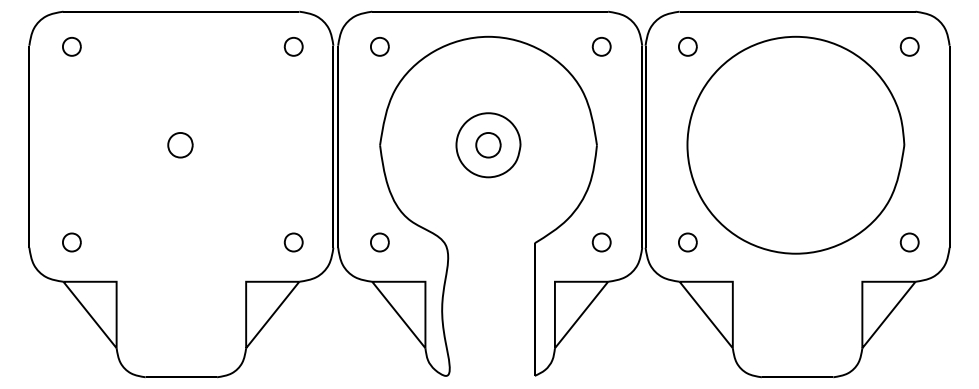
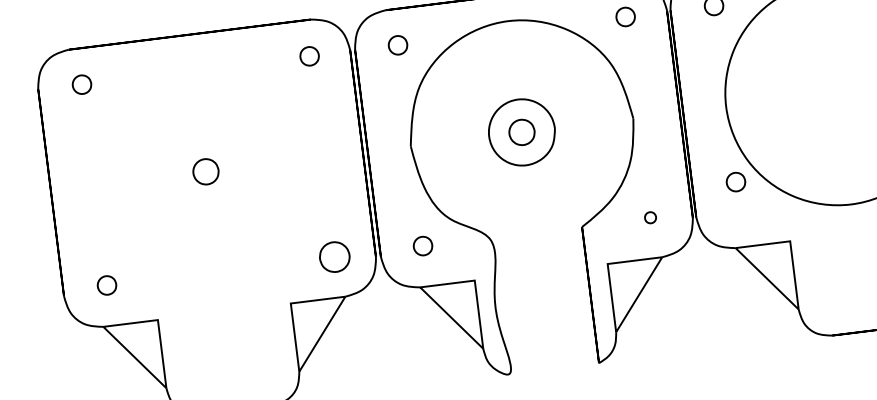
part: (293, 242) -> (334, 257), size x1.6
part: (601, 242) -> (650, 217), size x0.6
part: (687, 242) -> (735, 182), moved

